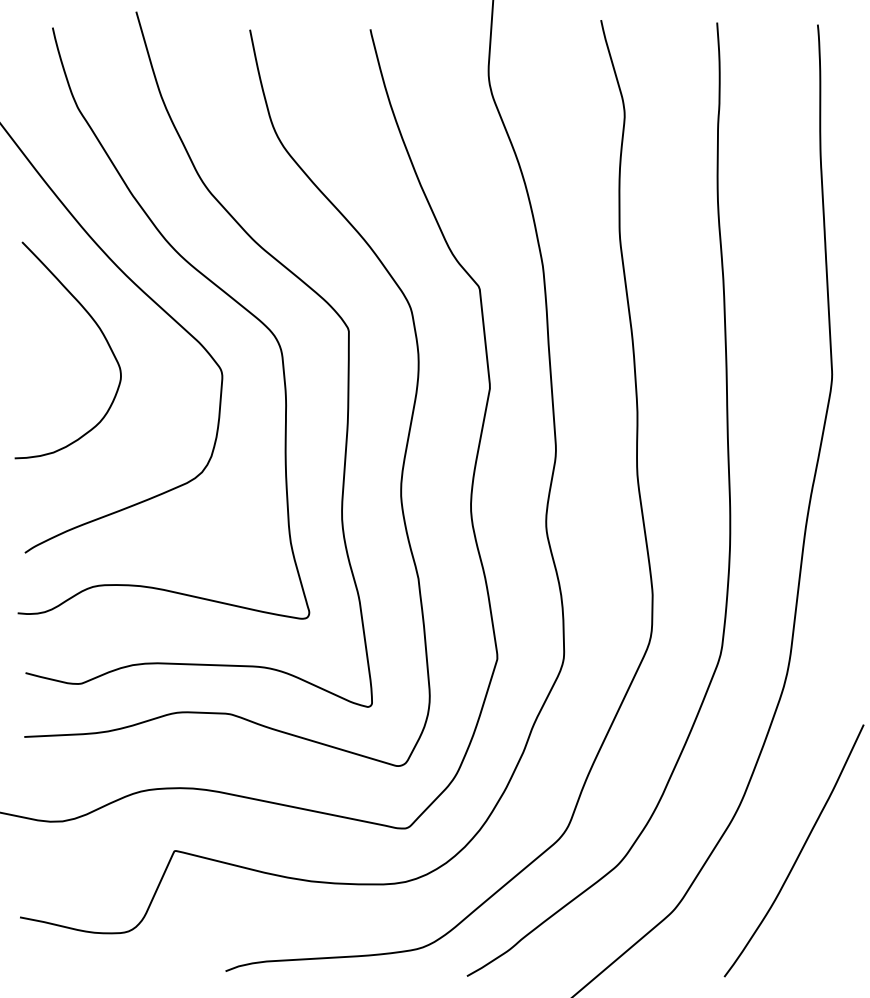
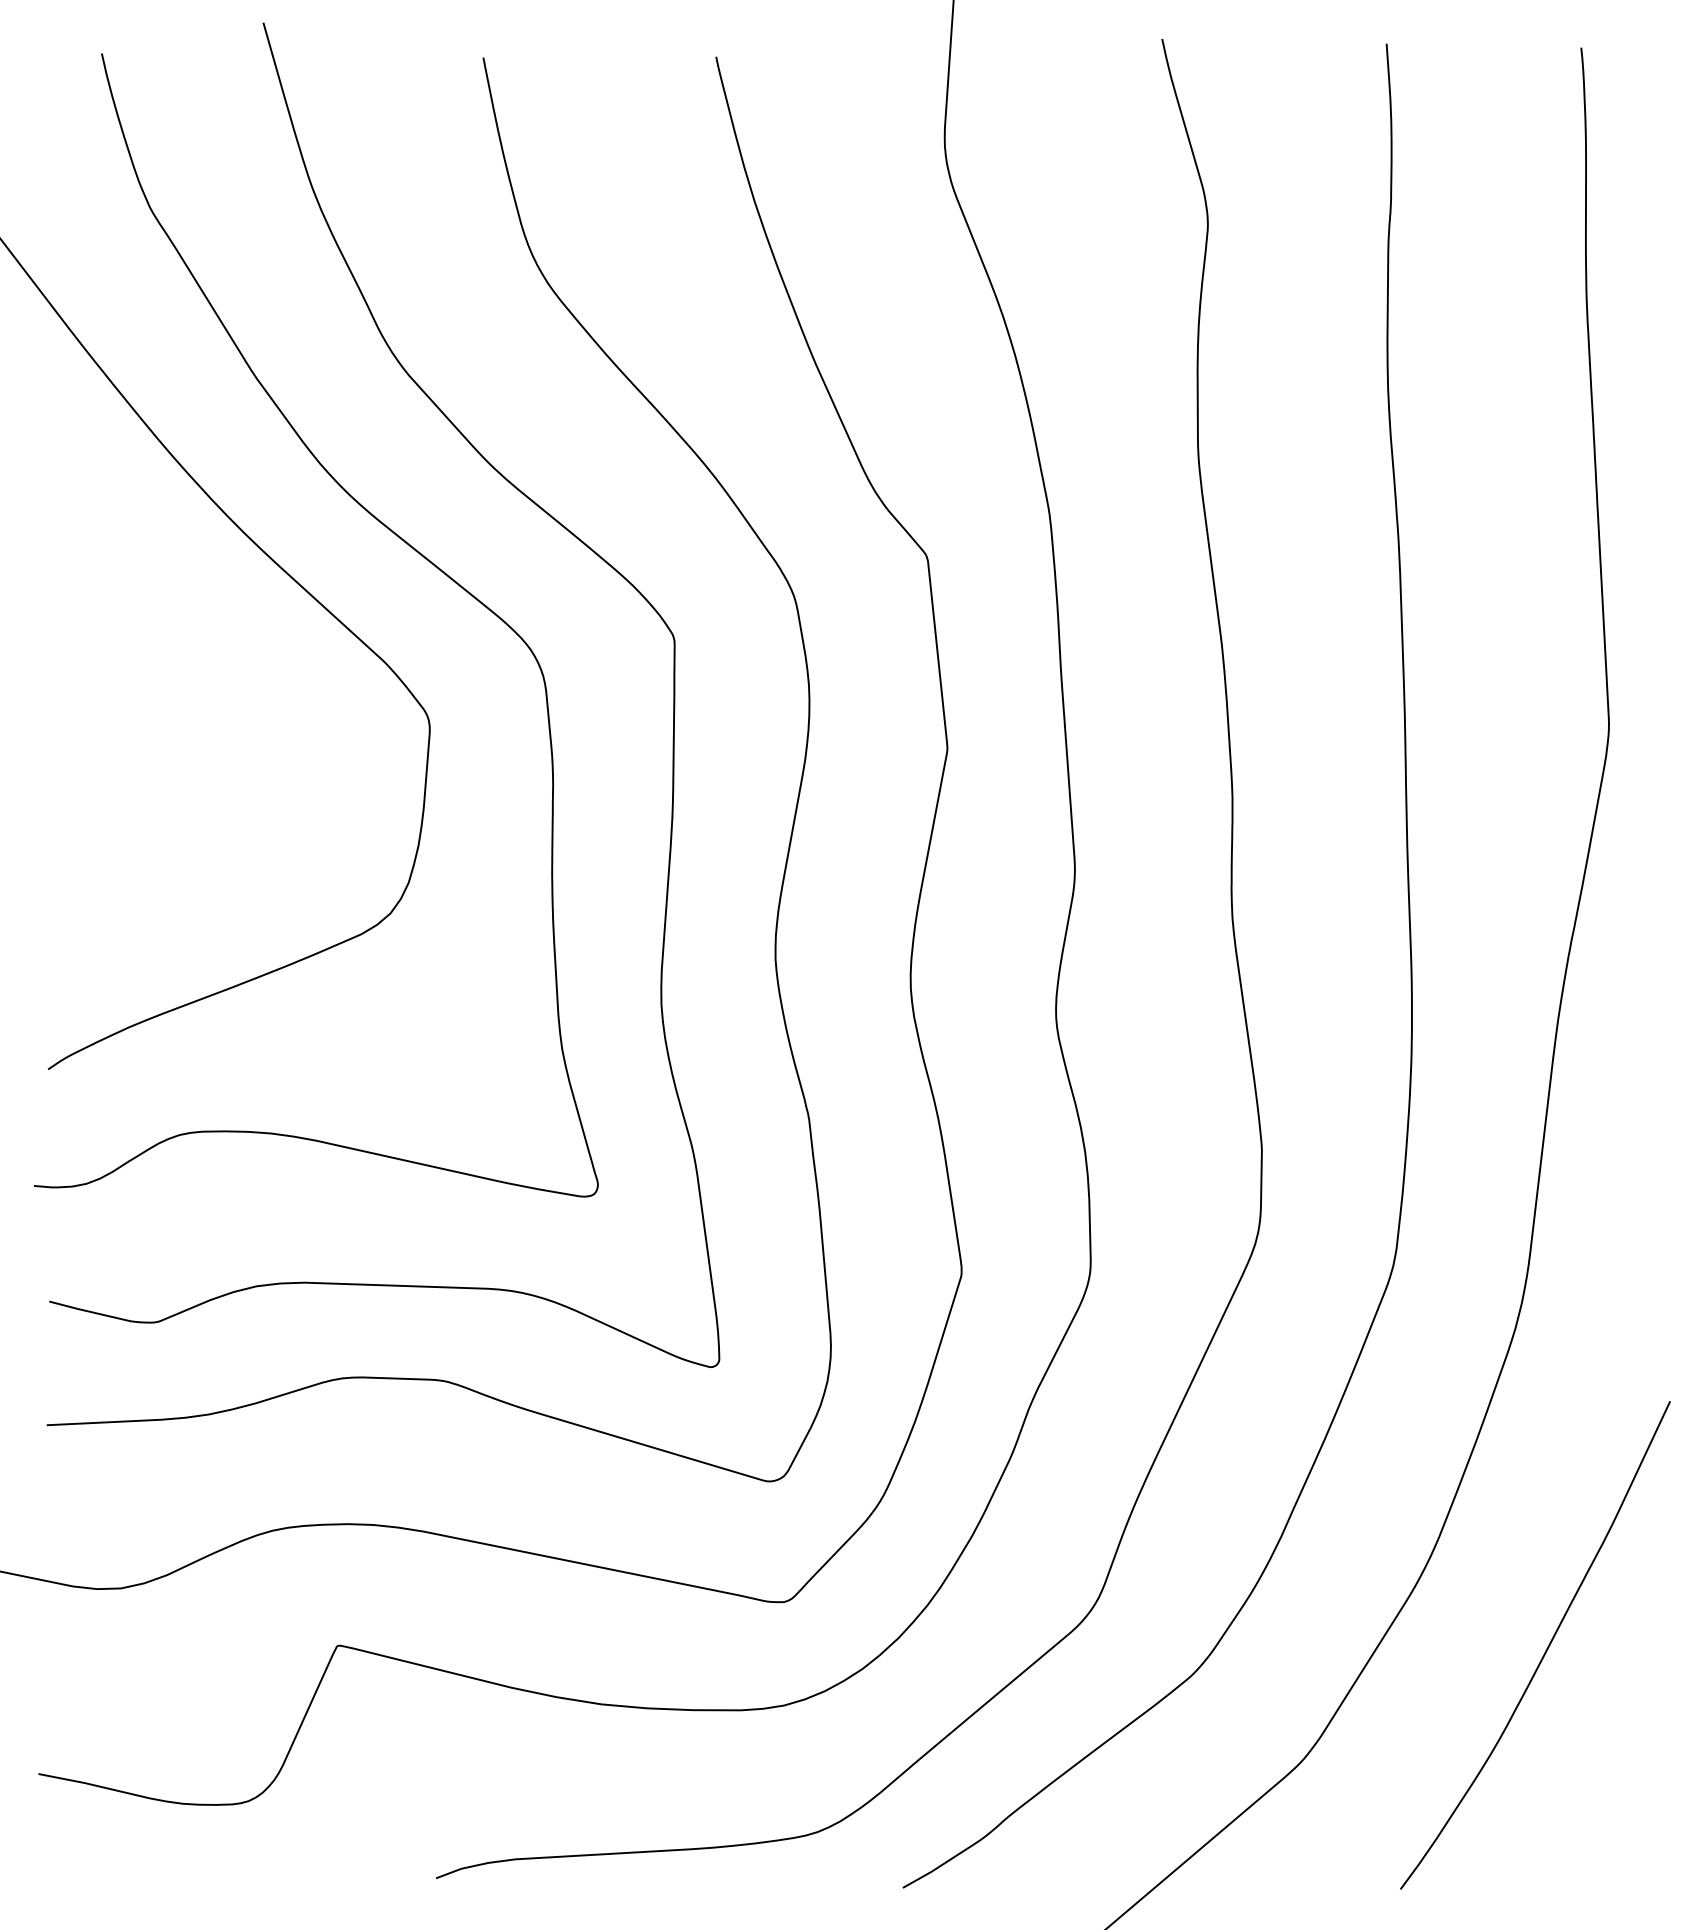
curve: (98, 328) -> (190, 635), removed

